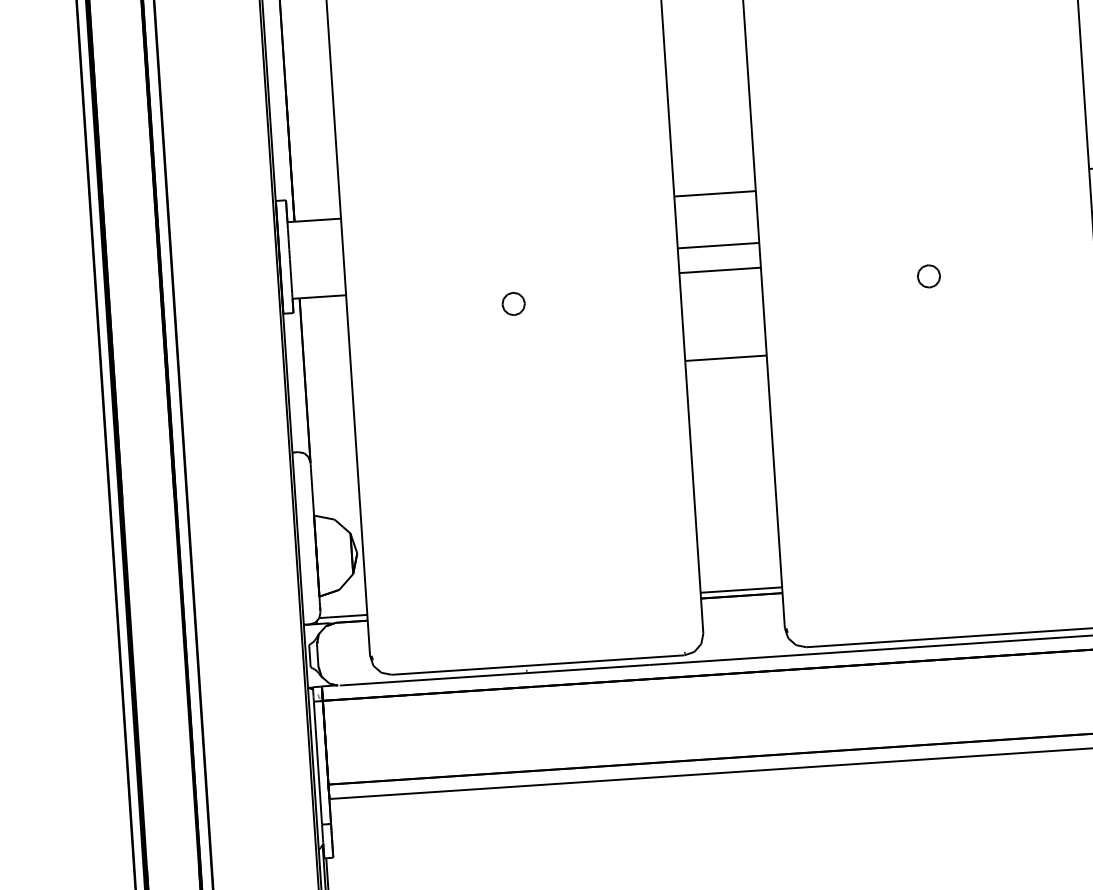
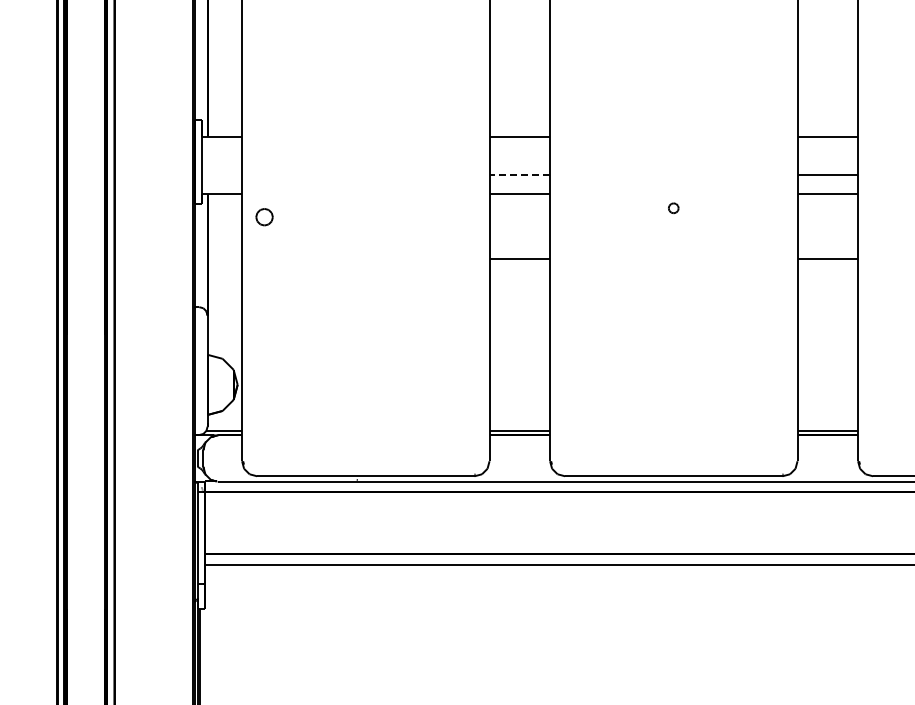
line: (718, 246) -> (519, 175), solid -> dashed
part: (928, 276) -> (673, 208), size x0.6
part: (513, 304) -> (264, 217), moved

